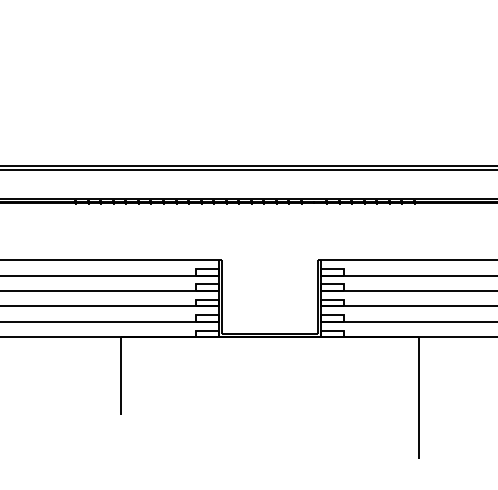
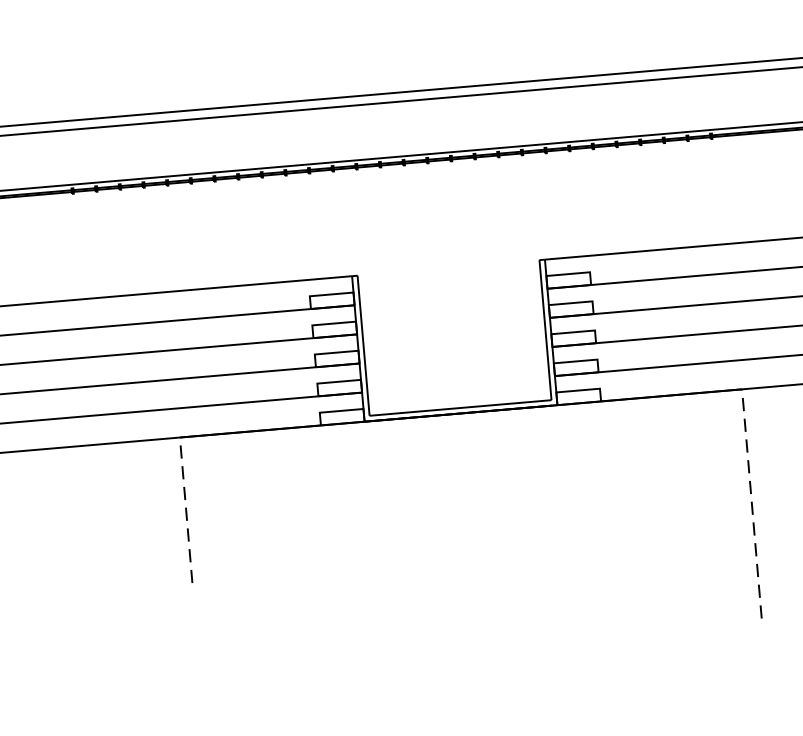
line: (121, 375) -> (186, 509), solid -> dashed
line: (419, 398) -> (752, 504), solid -> dashed

